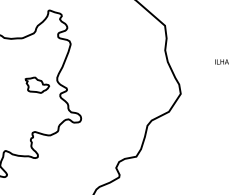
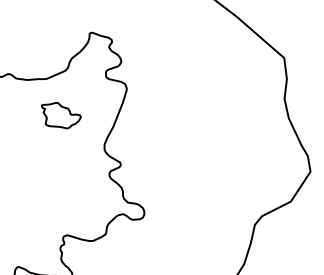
part: (37, 84) -> (61, 114), moved

